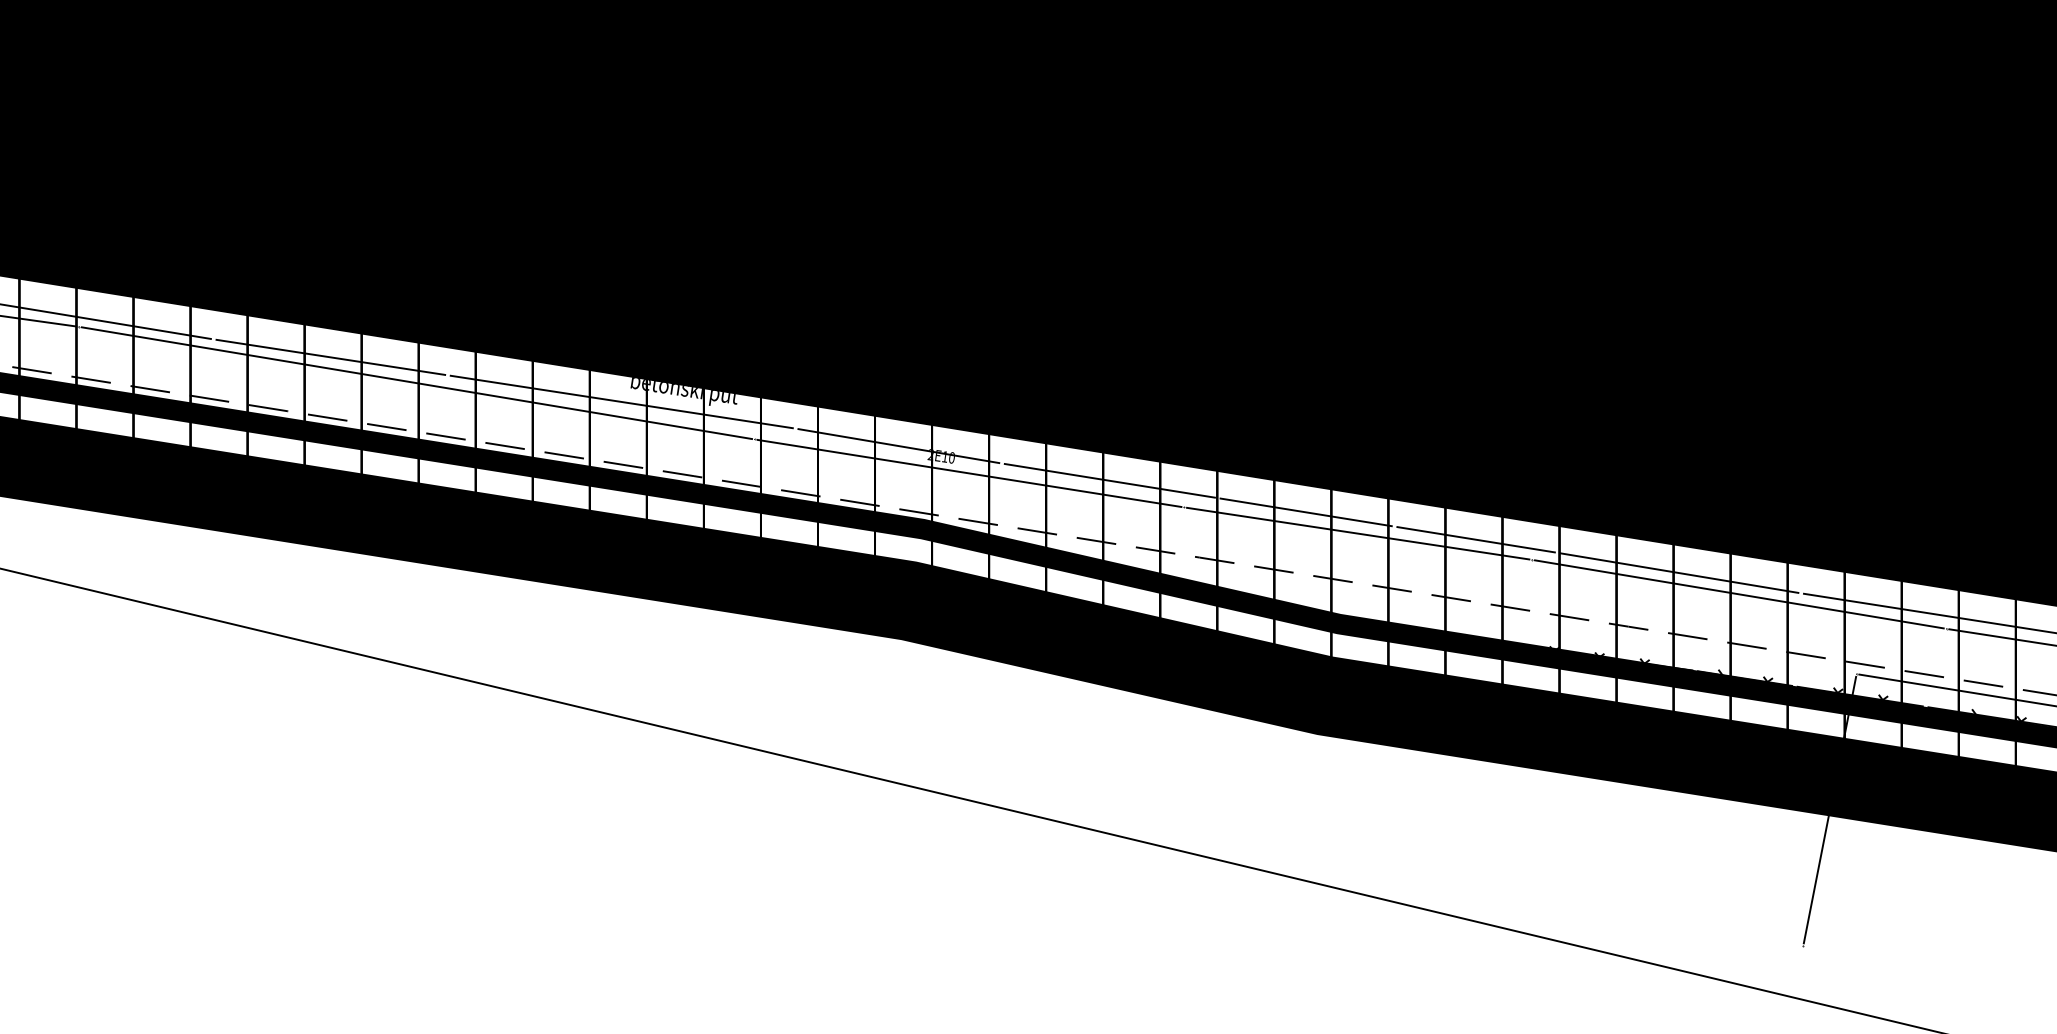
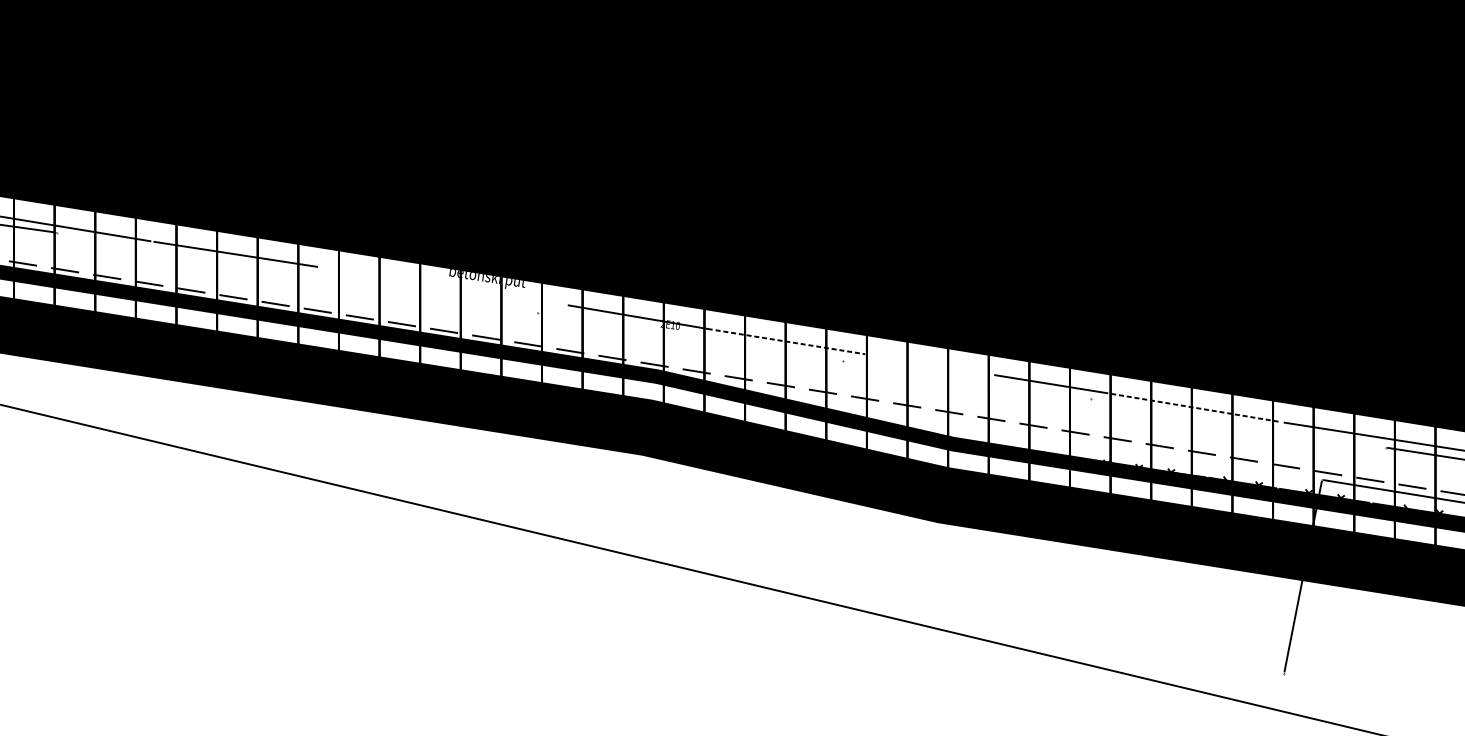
line: (416, 383) -> (296, 272), removed
line: (621, 401) -> (442, 285), removed
line: (969, 472) -> (690, 336), removed
line: (1110, 480) -> (790, 342), solid -> dashed
line: (1305, 512) -> (929, 364), removed
line: (1358, 533) -> (967, 379), removed
line: (1679, 573) -> (1196, 408), solid -> dashed
line: (1738, 594) -> (1238, 423), removed

